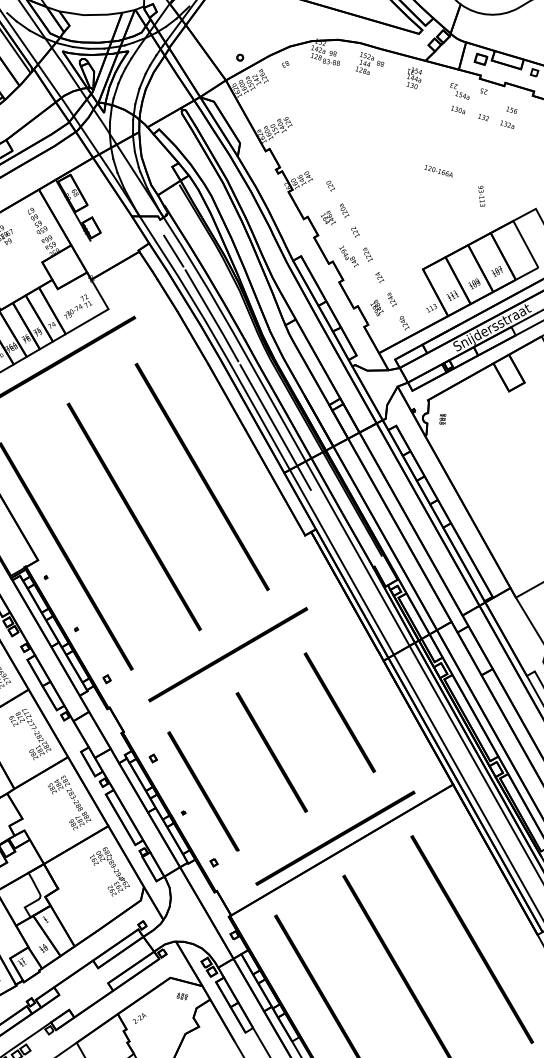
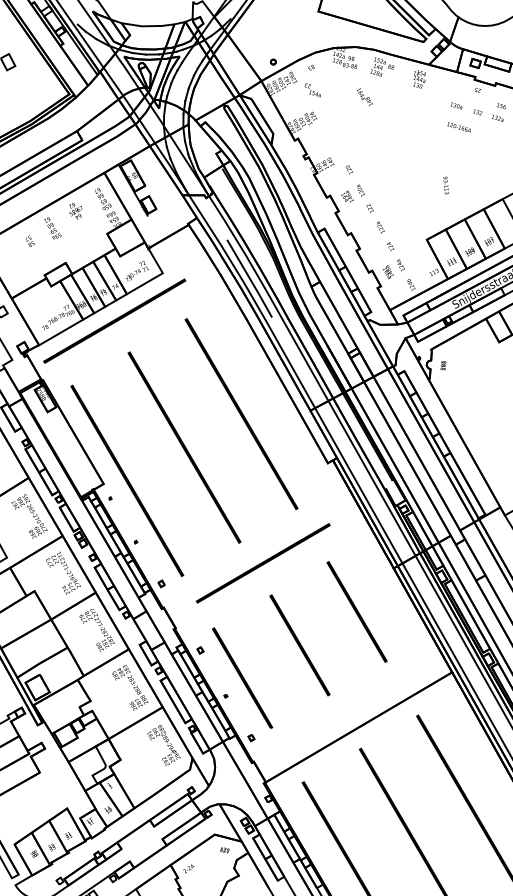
text: (459, 91) -> (312, 90), moved
text: (438, 171) -> (458, 127), moved
text: (480, 196) -> (445, 185), moved
line: (173, 251) -> (217, 224), removed
text: (348, 257) -> (364, 97), moved
line: (274, 427) -> (302, 372), removed
line: (334, 838) -> (352, 717), removed

